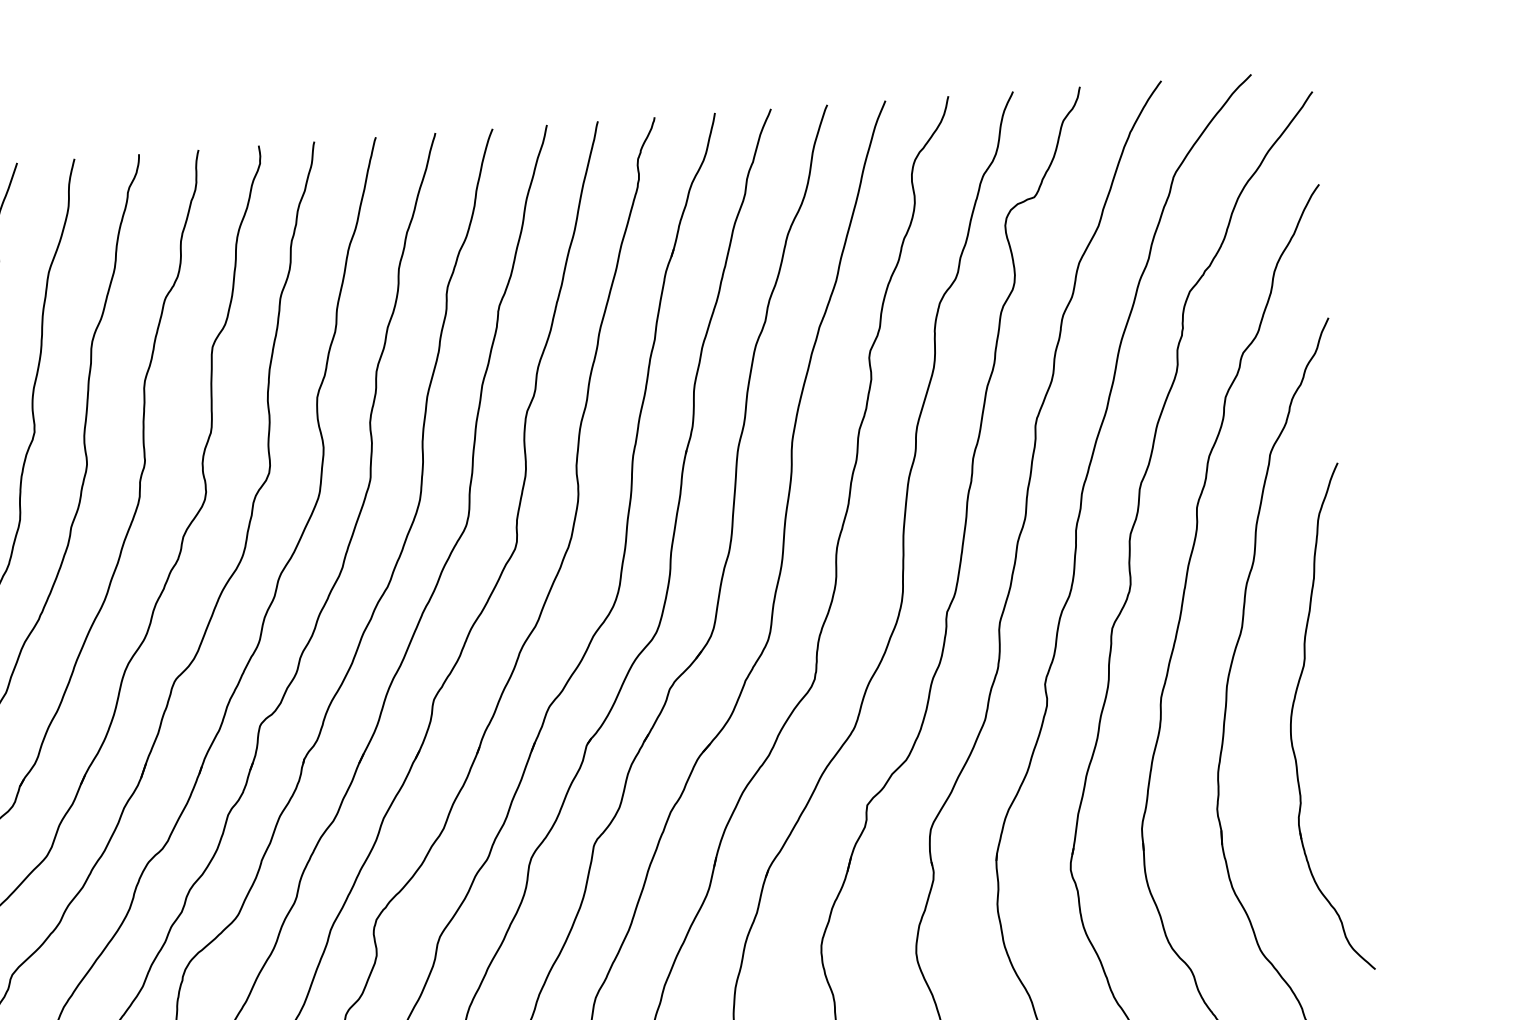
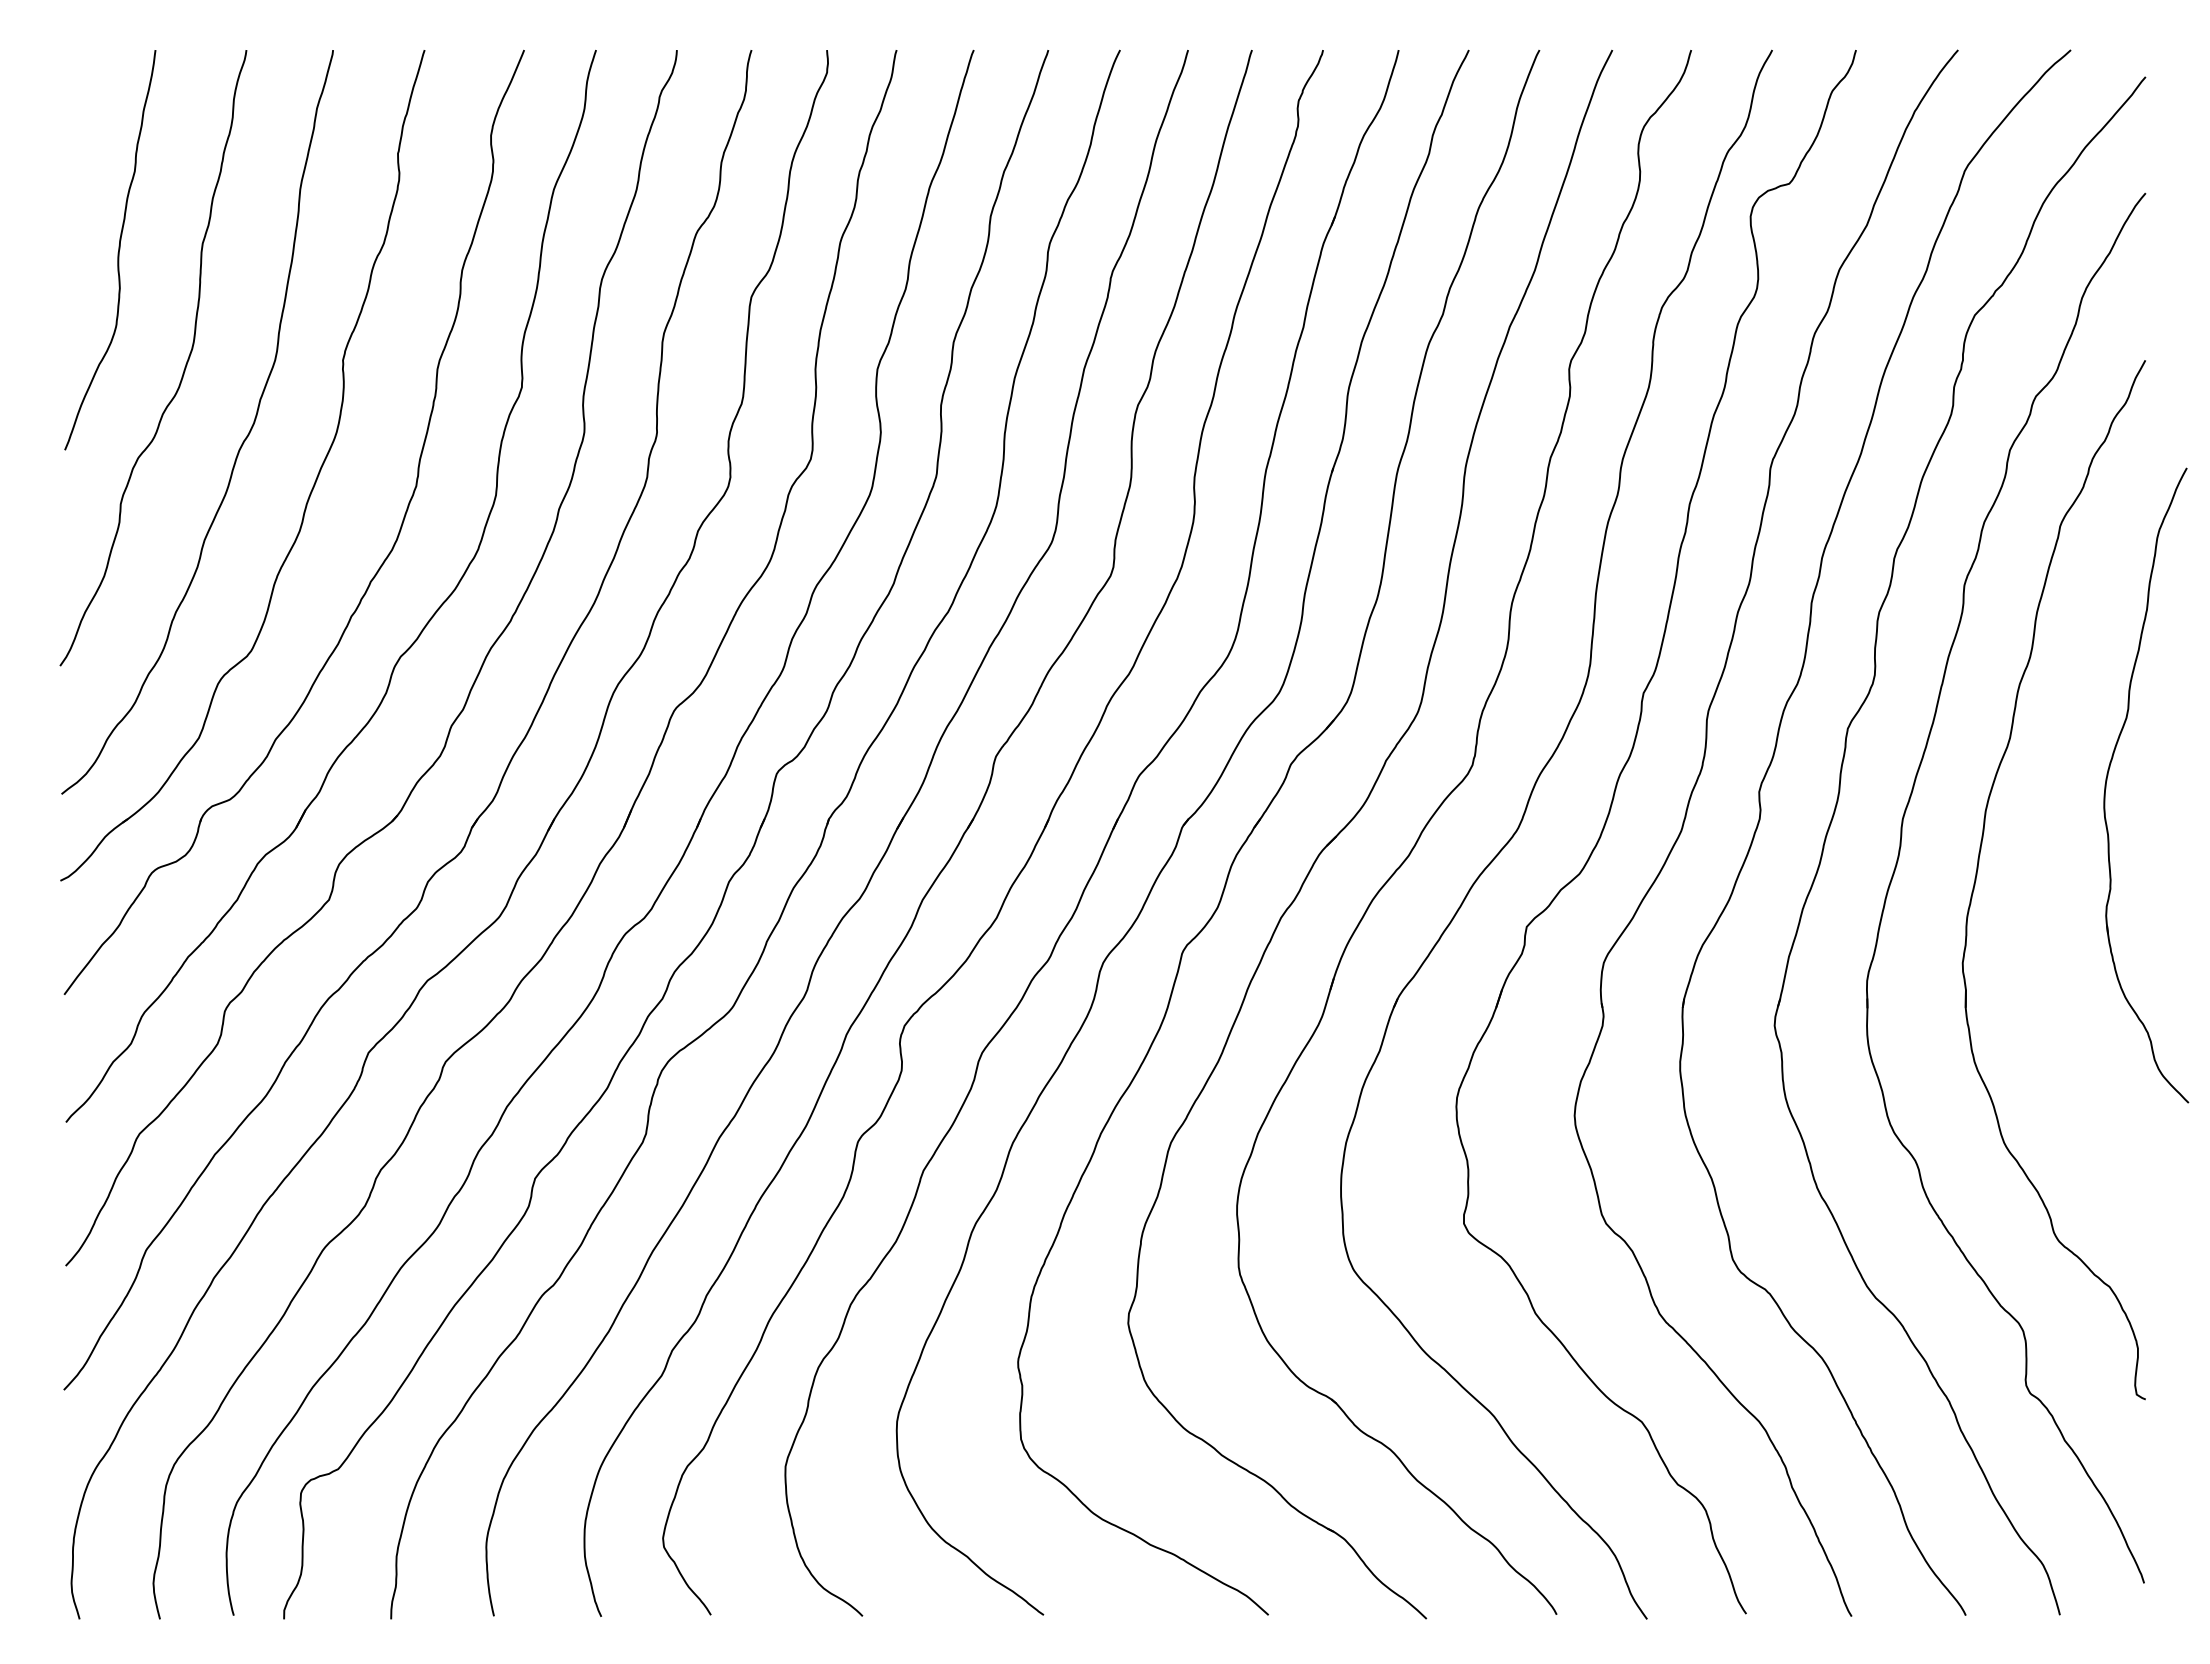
part: (1292, 717) -> (2107, 781), moved

